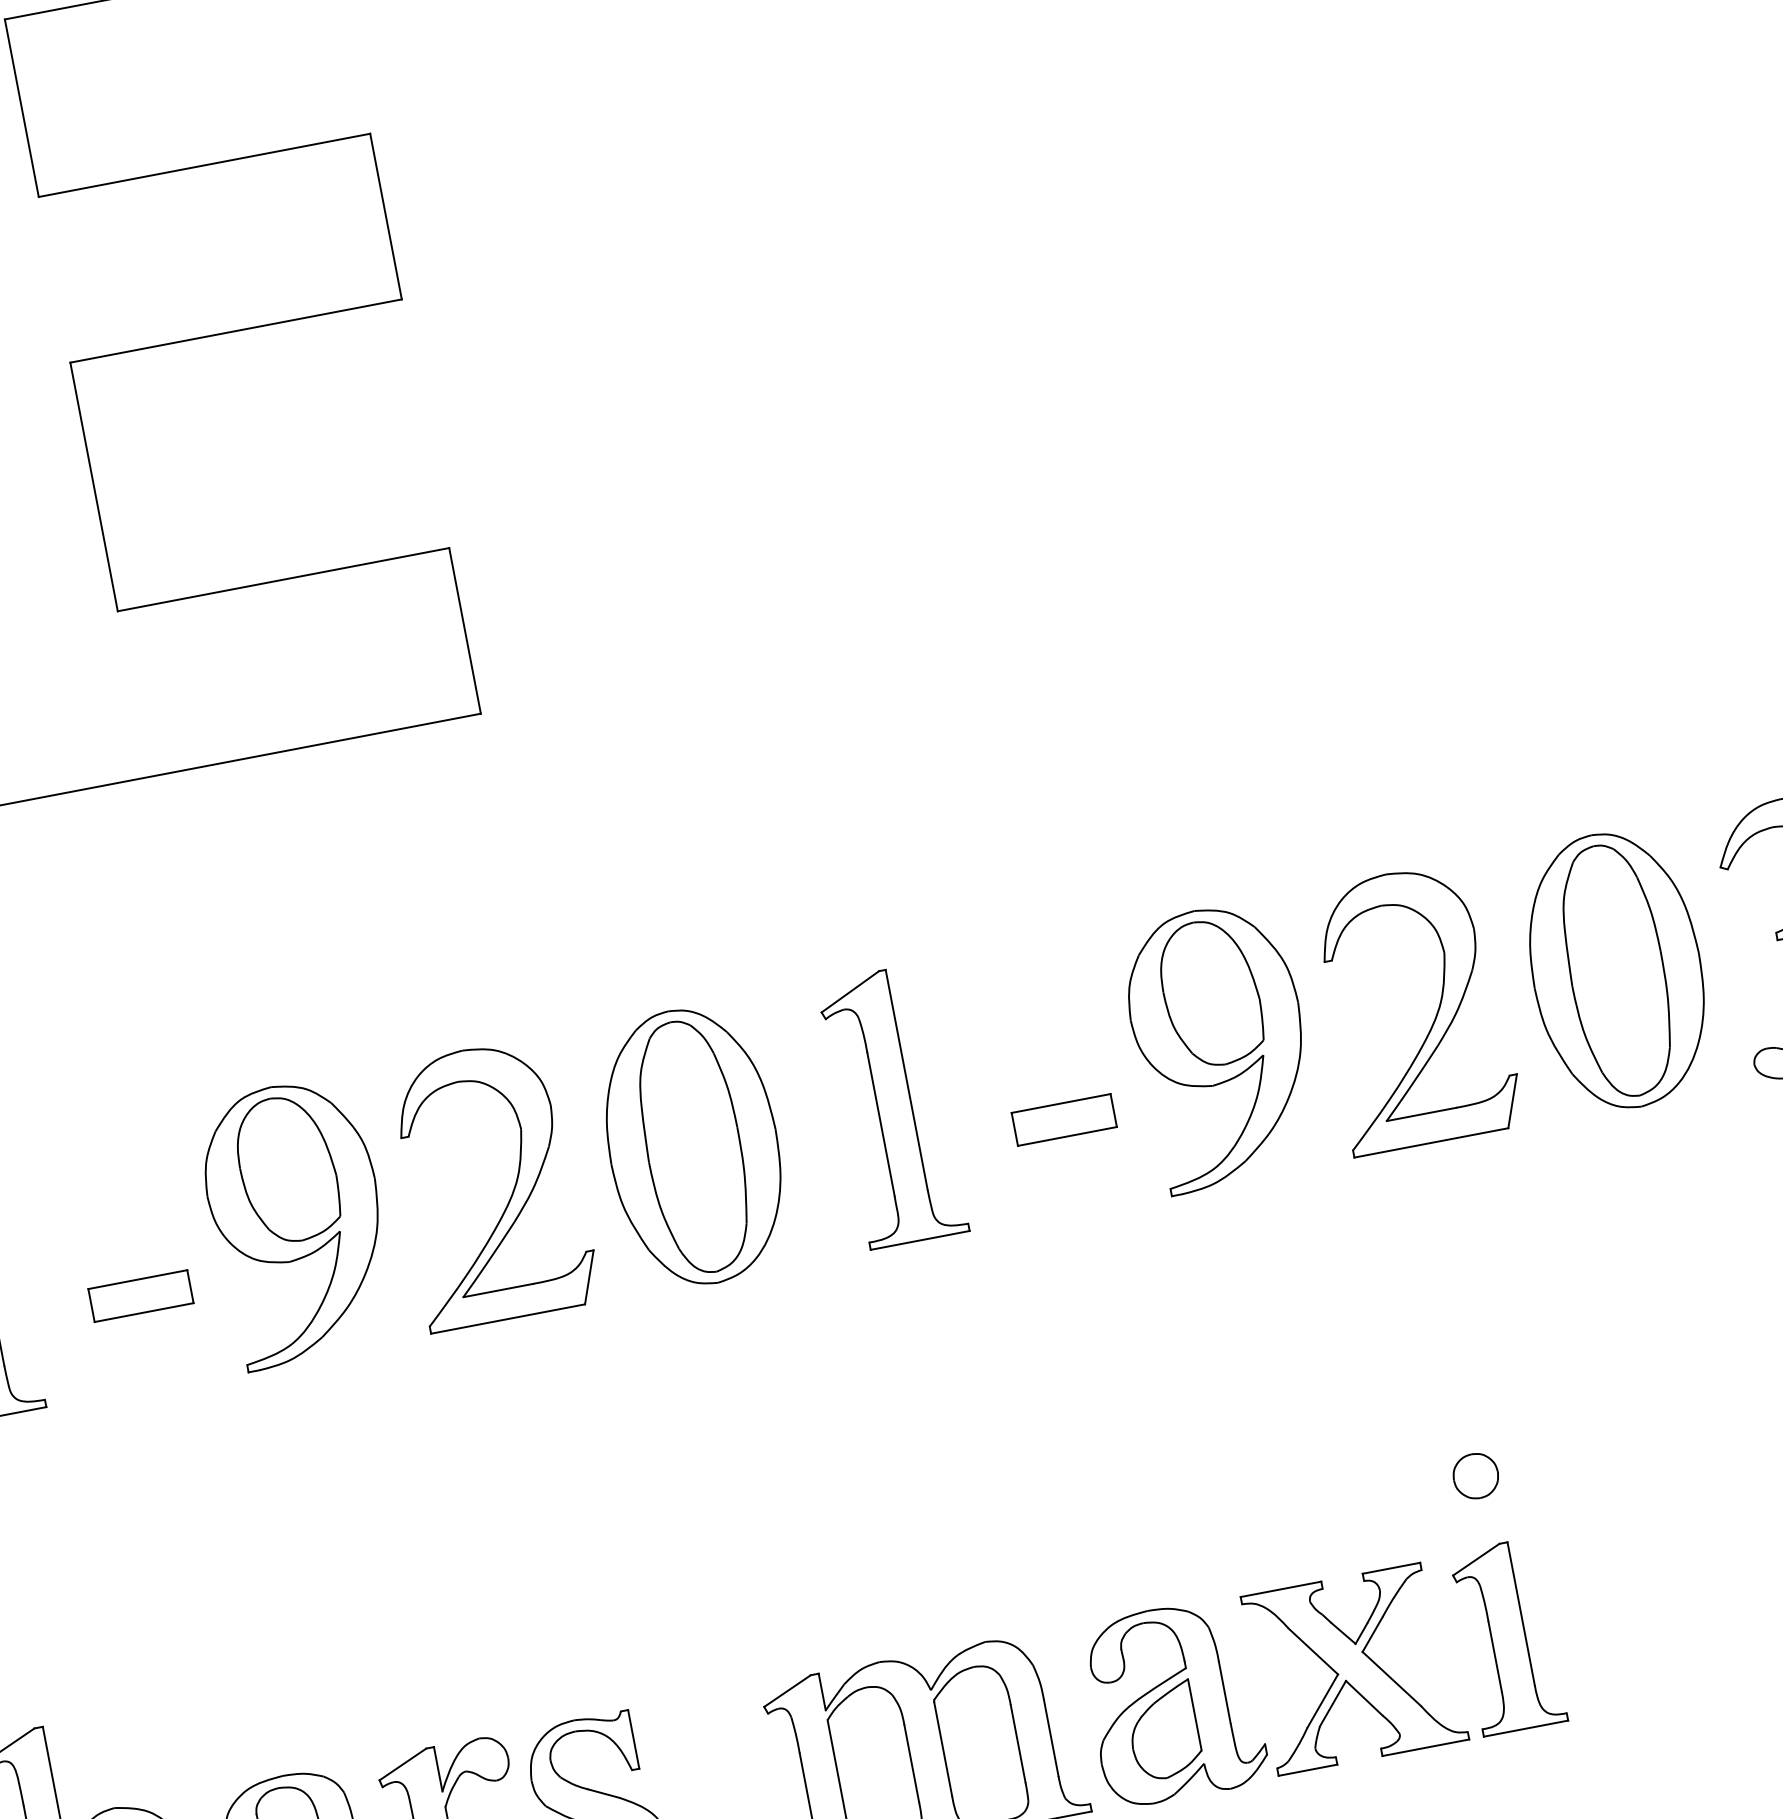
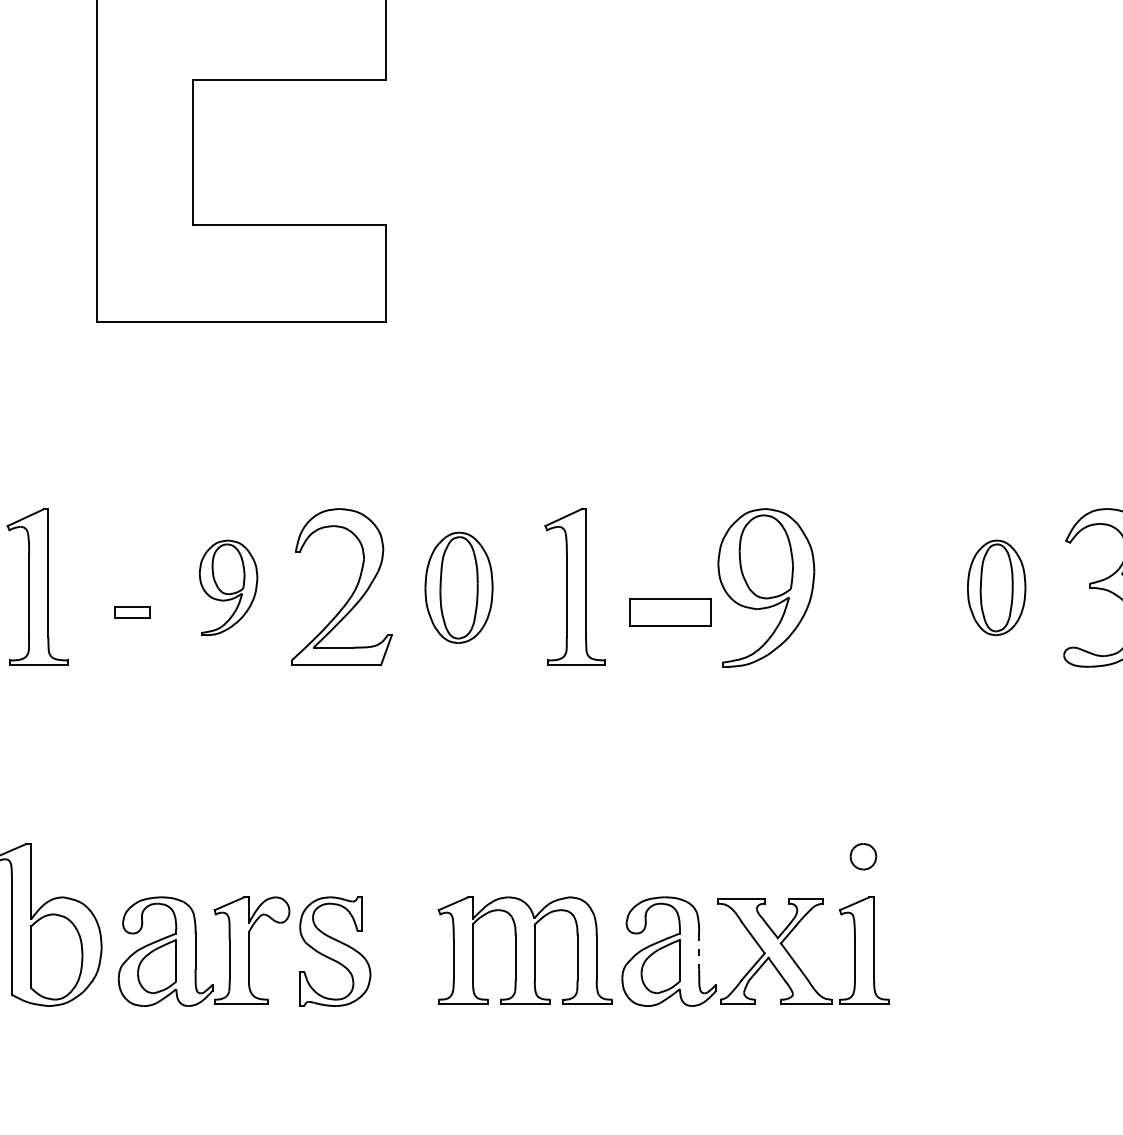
part: (1616, 970) -> (996, 587), size x0.6
part: (1434, 1015) -> (889, 593), removed
part: (1064, 1120) -> (670, 612), size x1.4
part: (692, 1146) -> (458, 587), size x0.7
part: (297, 1221) -> (228, 587), size x0.6
part: (140, 1296) -> (132, 612), size x0.6
line: (1225, 1692) -> (699, 951), solid -> dashed

